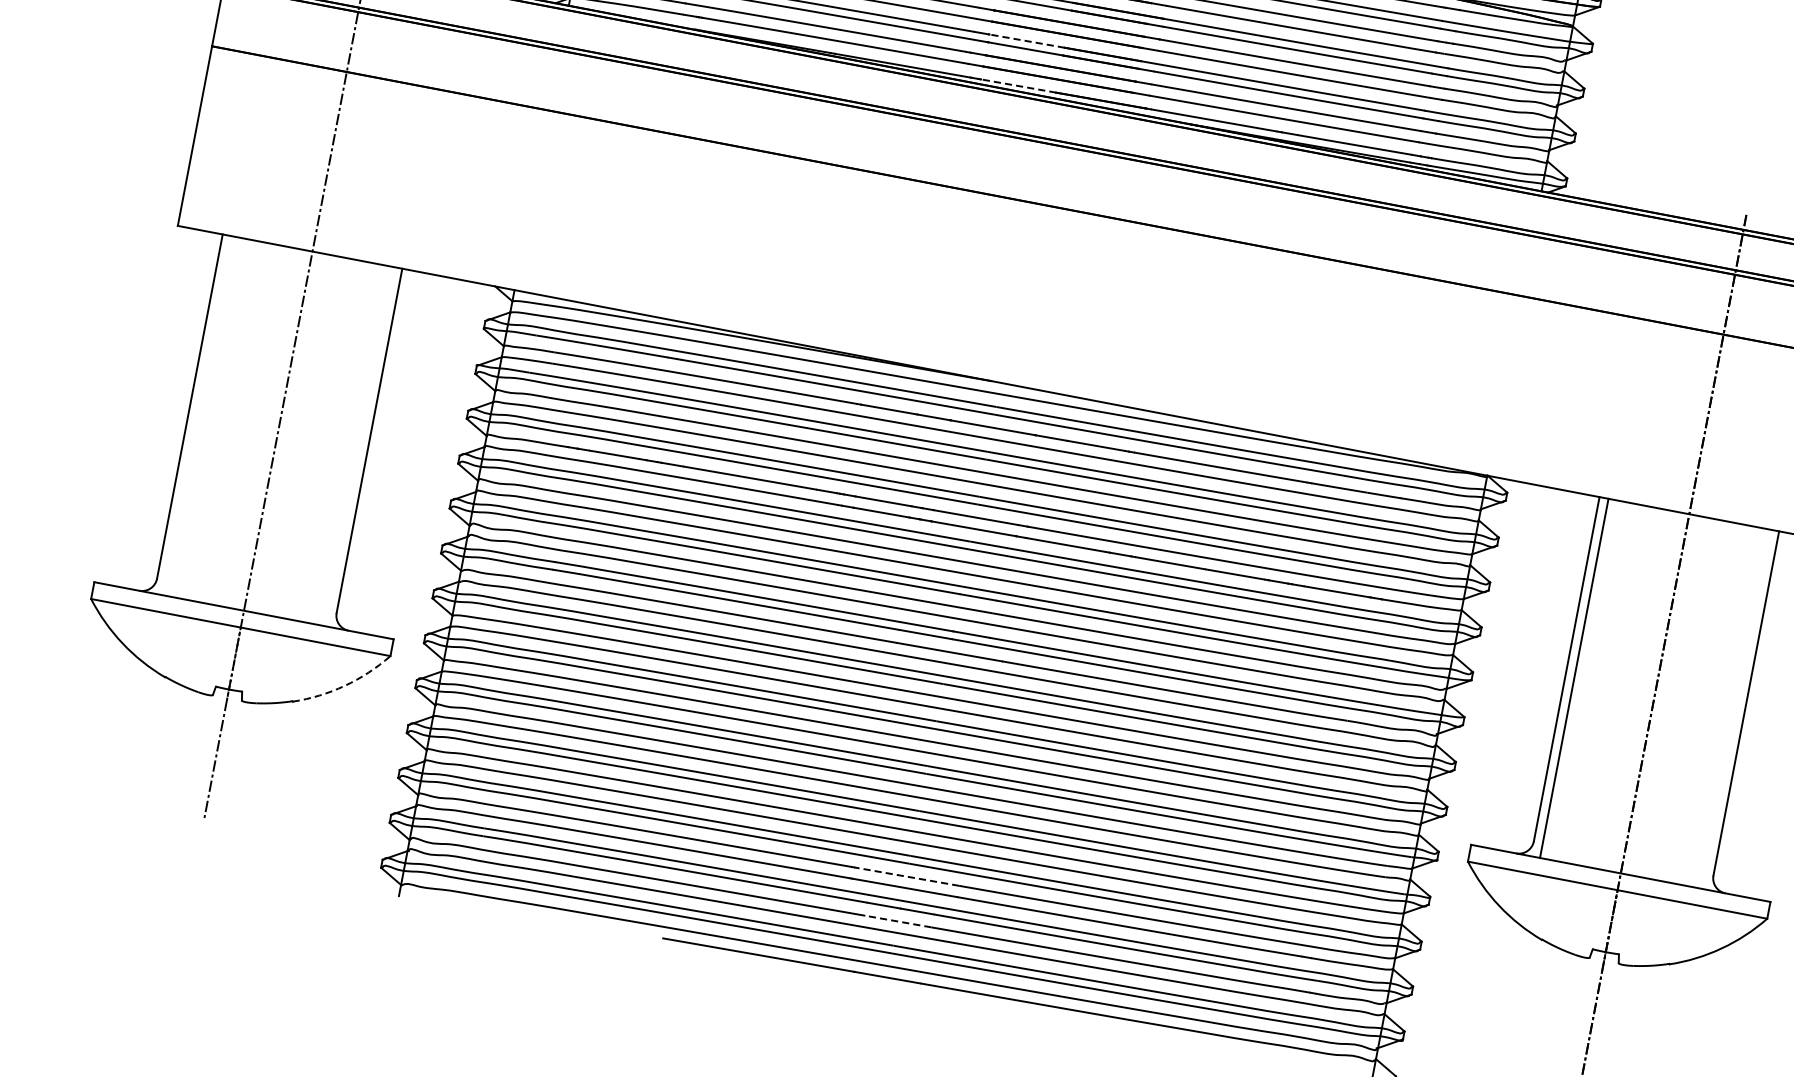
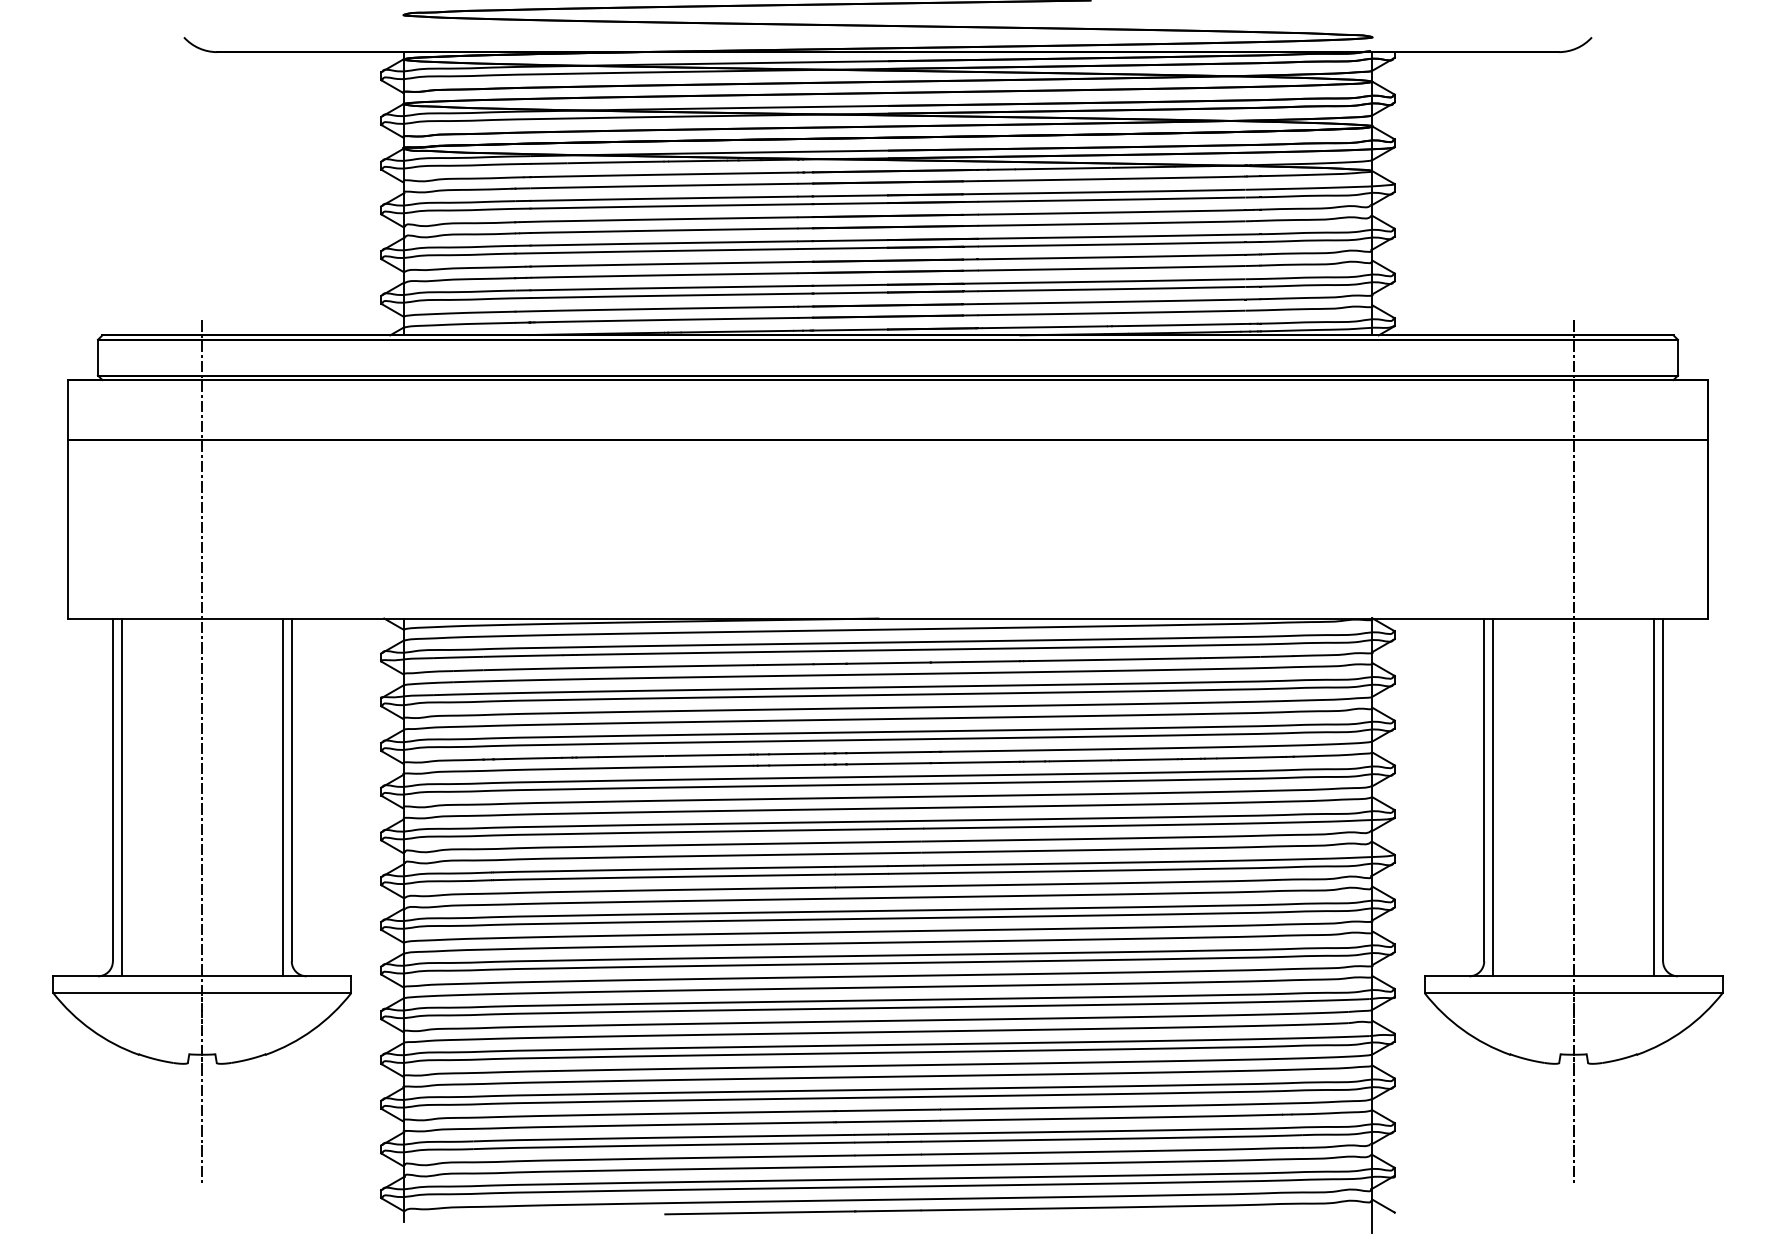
line: (1027, 41) -> (850, 285), dashed -> solid
line: (1018, 86) -> (850, 330), dashed -> solid
line: (197, 415) -> (121, 797), added
line: (358, 446) -> (282, 797), added
arc: (345, 685) -> (313, 1029), dashed -> solid
line: (1736, 709) -> (1654, 797), added
line: (906, 876) -> (887, 1110), dashed -> solid
line: (898, 922) -> (888, 1155), dashed -> solid

